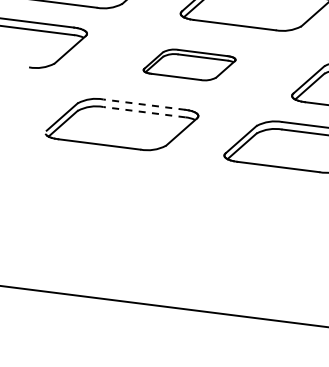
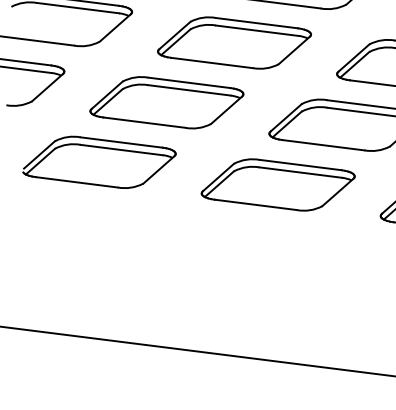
part: (189, 64) -> (166, 102), size x1.67
line: (144, 104) -> (121, 142), dashed -> solid
line: (144, 112) -> (121, 150), dashed -> solid

